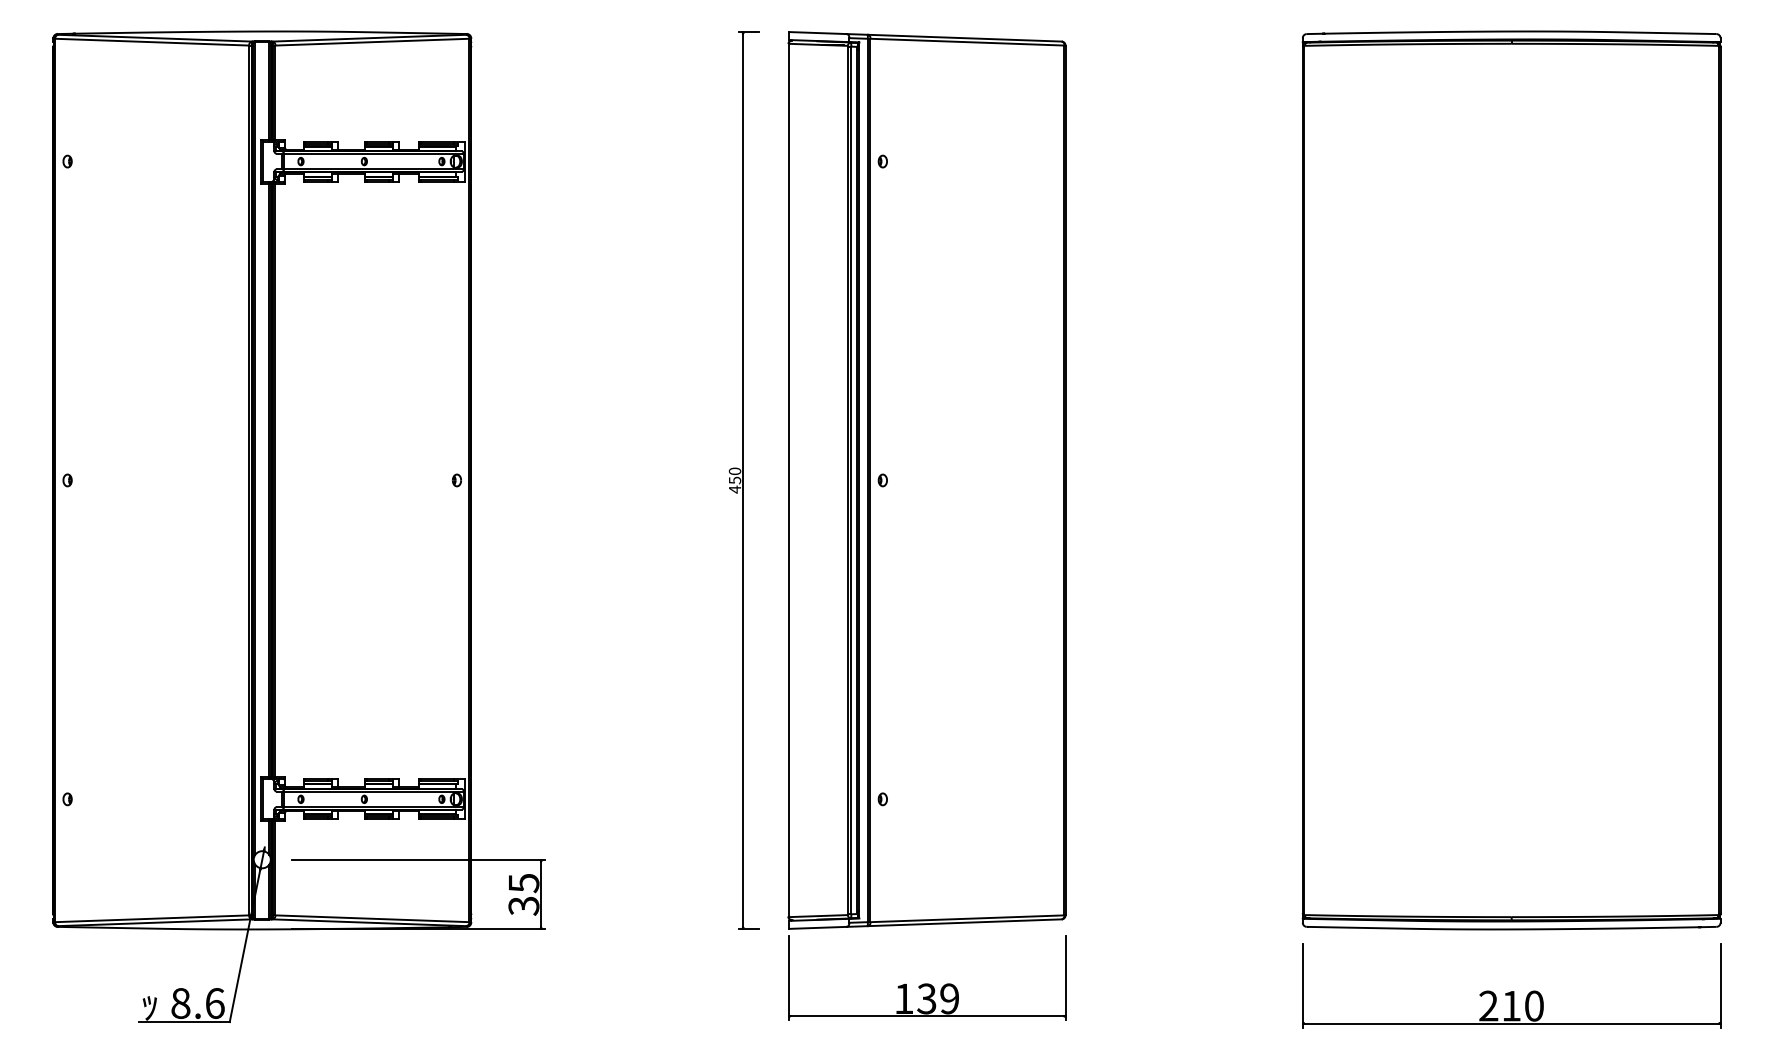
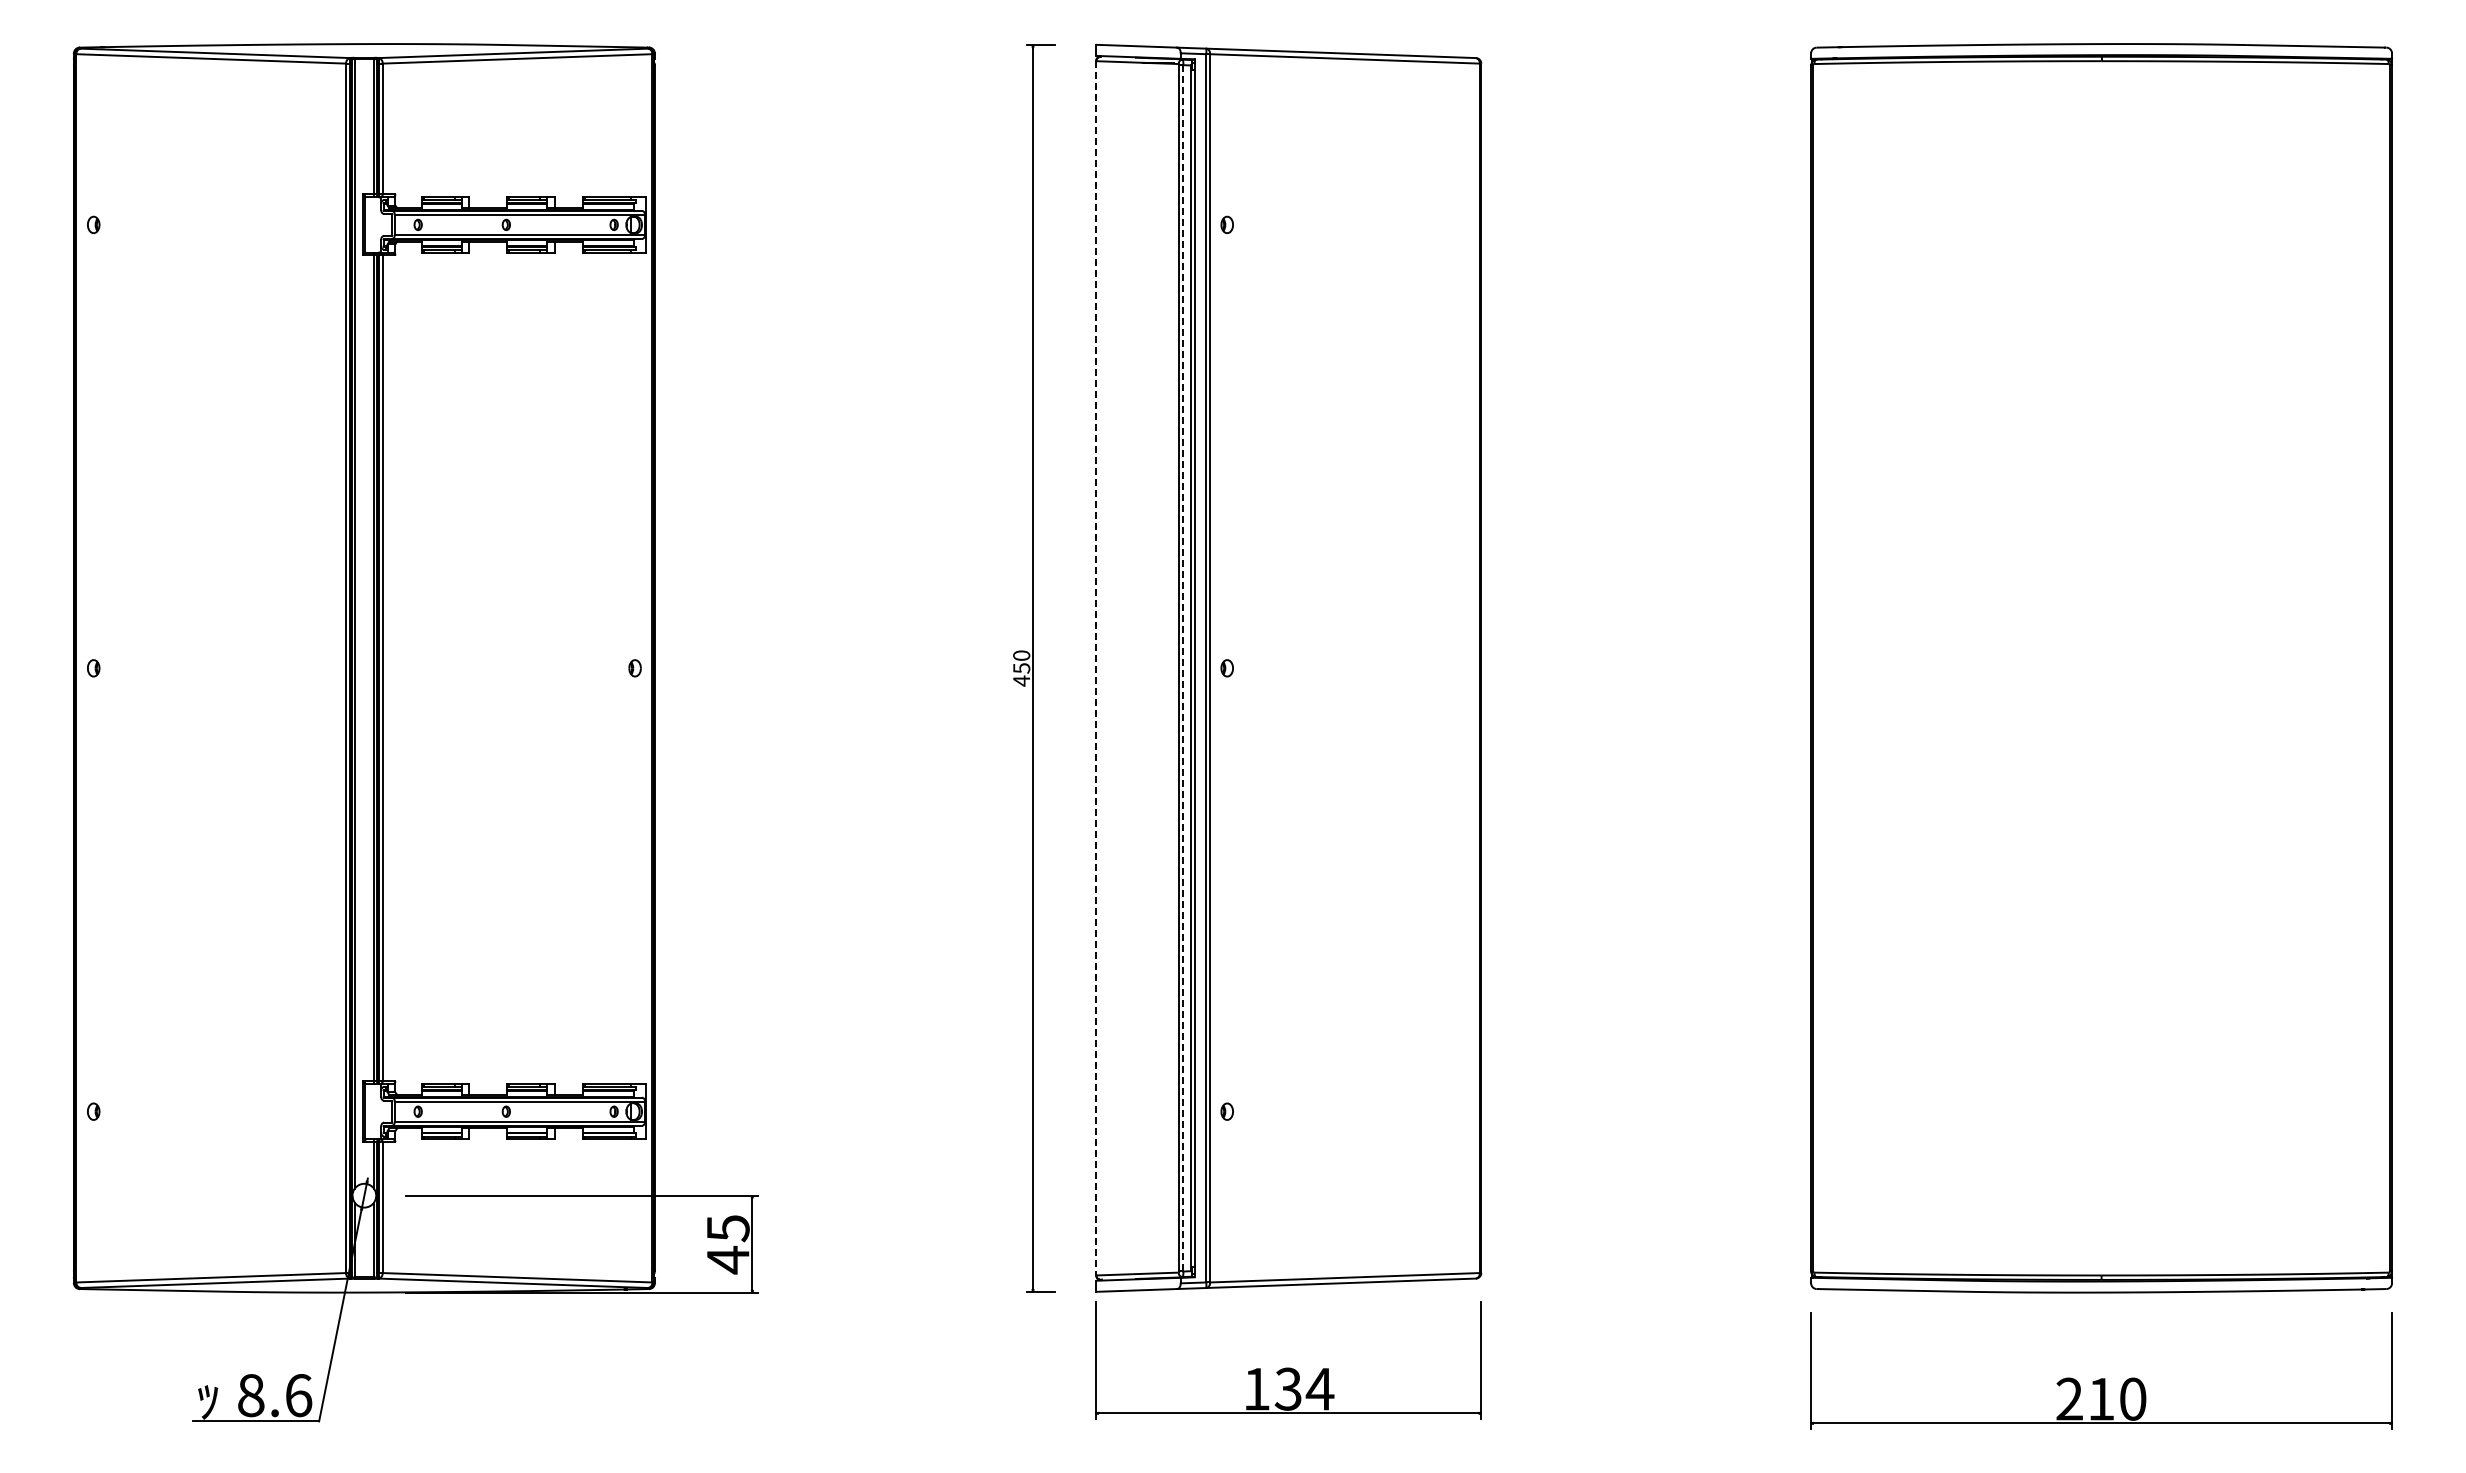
line: (851, 479) -> (1183, 667), solid -> dashed
line: (788, 480) -> (1096, 668), solid -> dashed
text: (523, 906) -> (727, 1260), 35 -> 45
text: (949, 998) -> (1319, 1388), 139 -> 134

